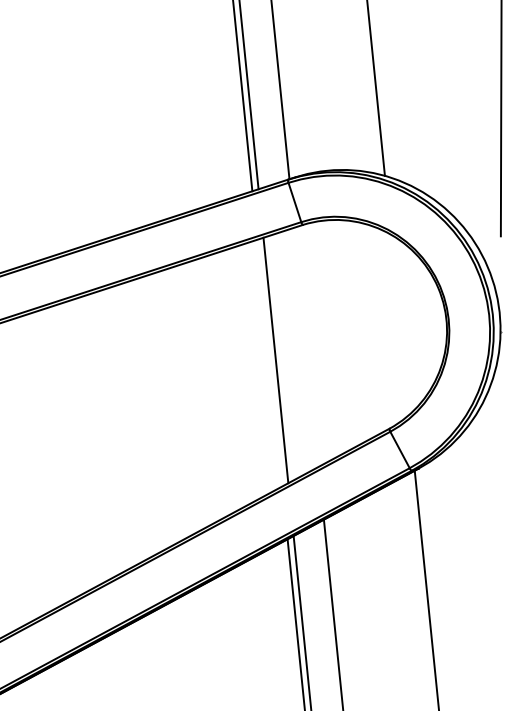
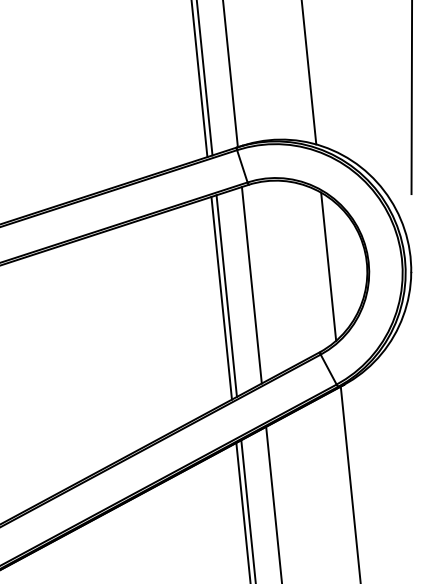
line: (399, 324) -> (328, 266), added
line: (306, 346) -> (251, 284), added
line: (269, 362) -> (221, 297), added

